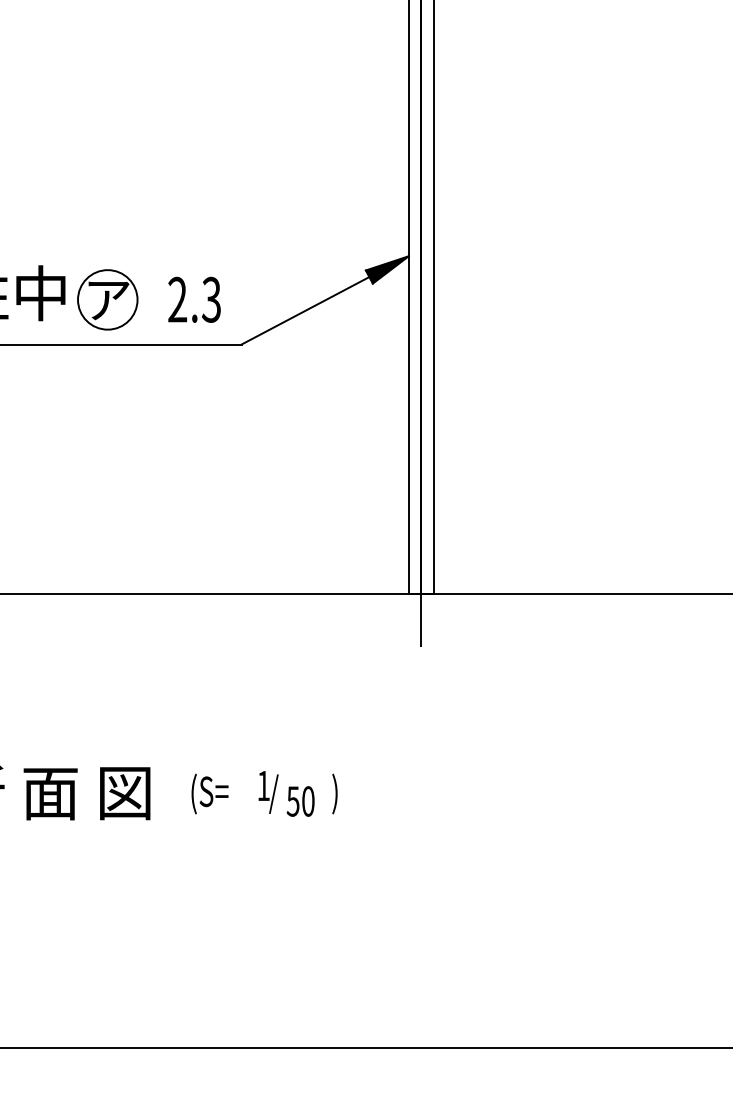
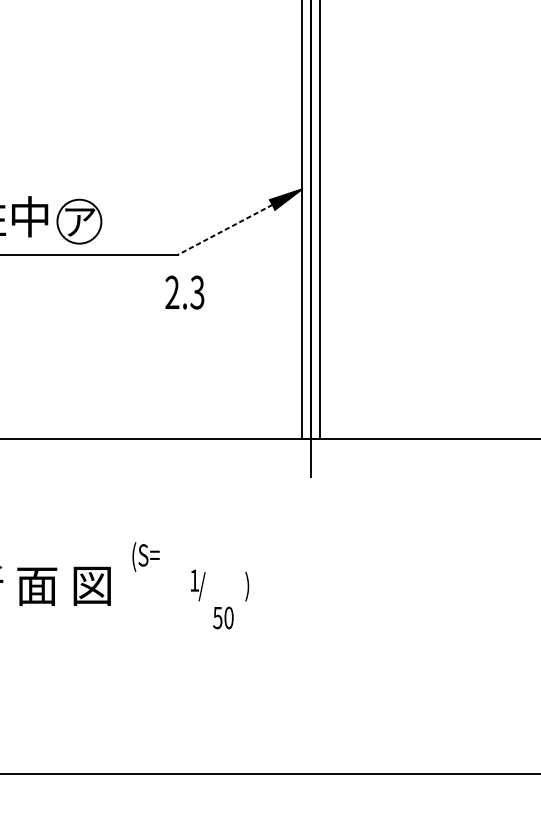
text: (194, 299) -> (184, 292), moved
line: (305, 311) -> (225, 230), solid -> dashed
text: (209, 793) -> (145, 556), moved
text: (300, 801) -> (223, 617), moved

